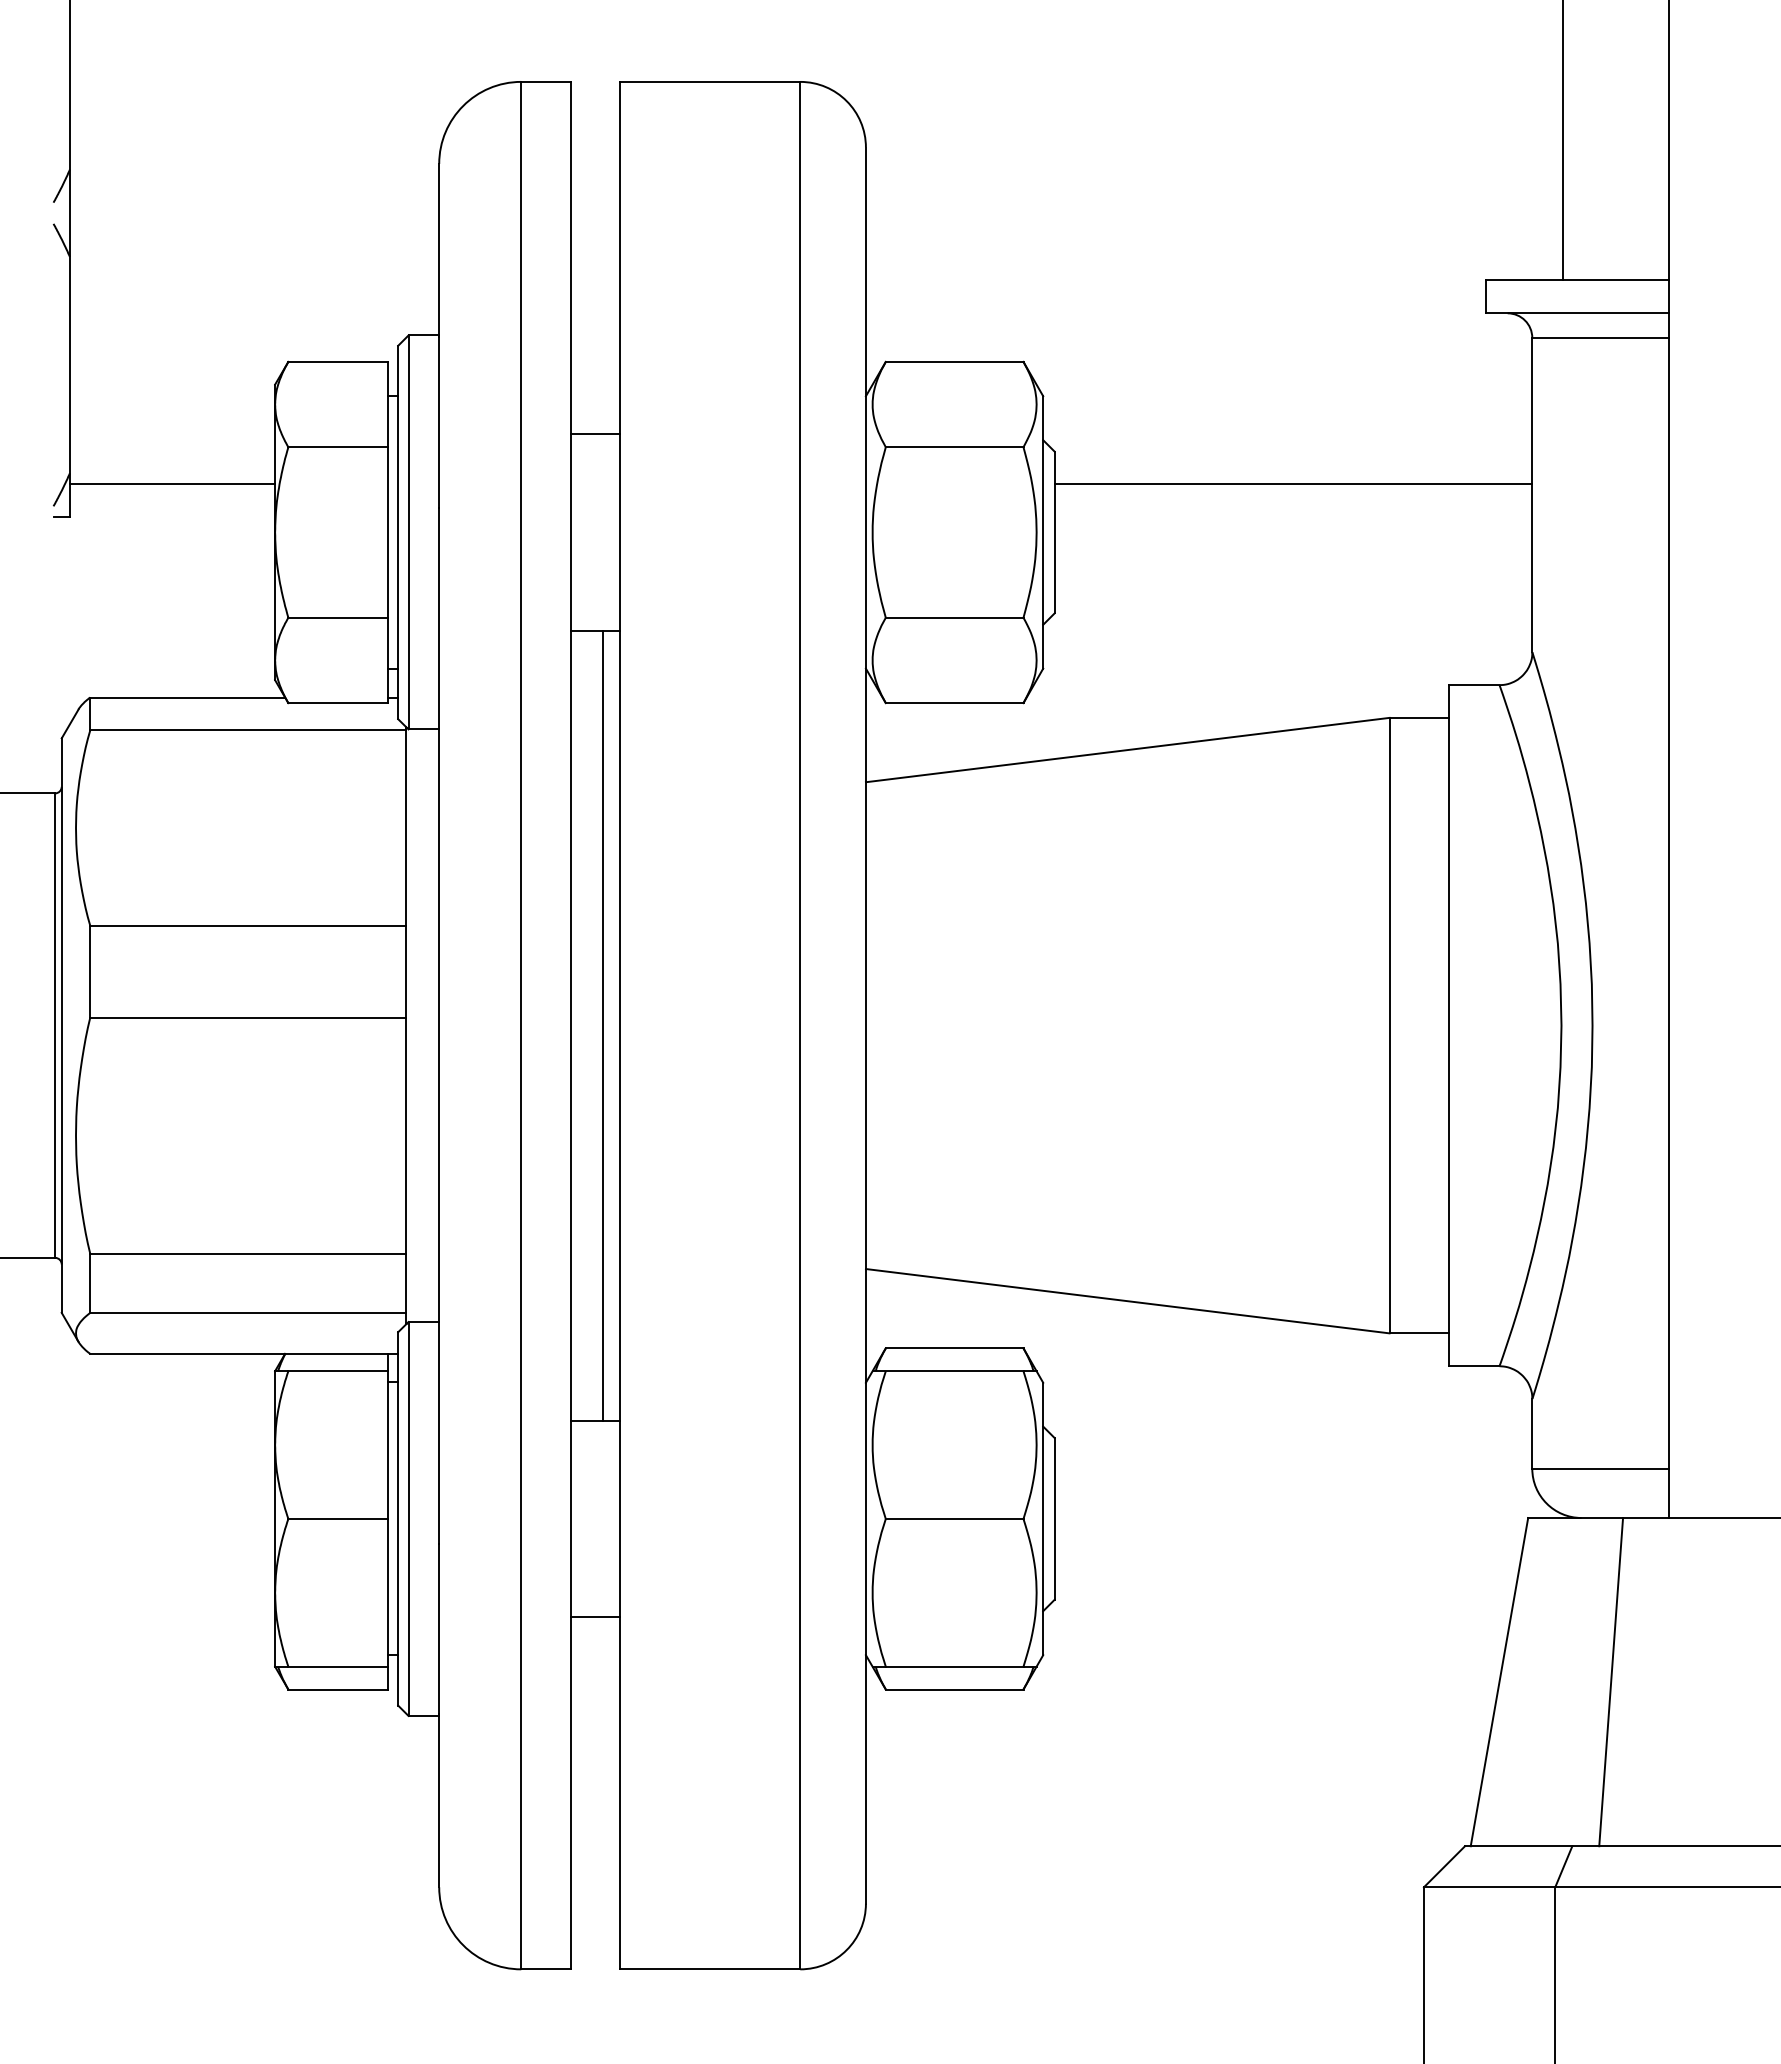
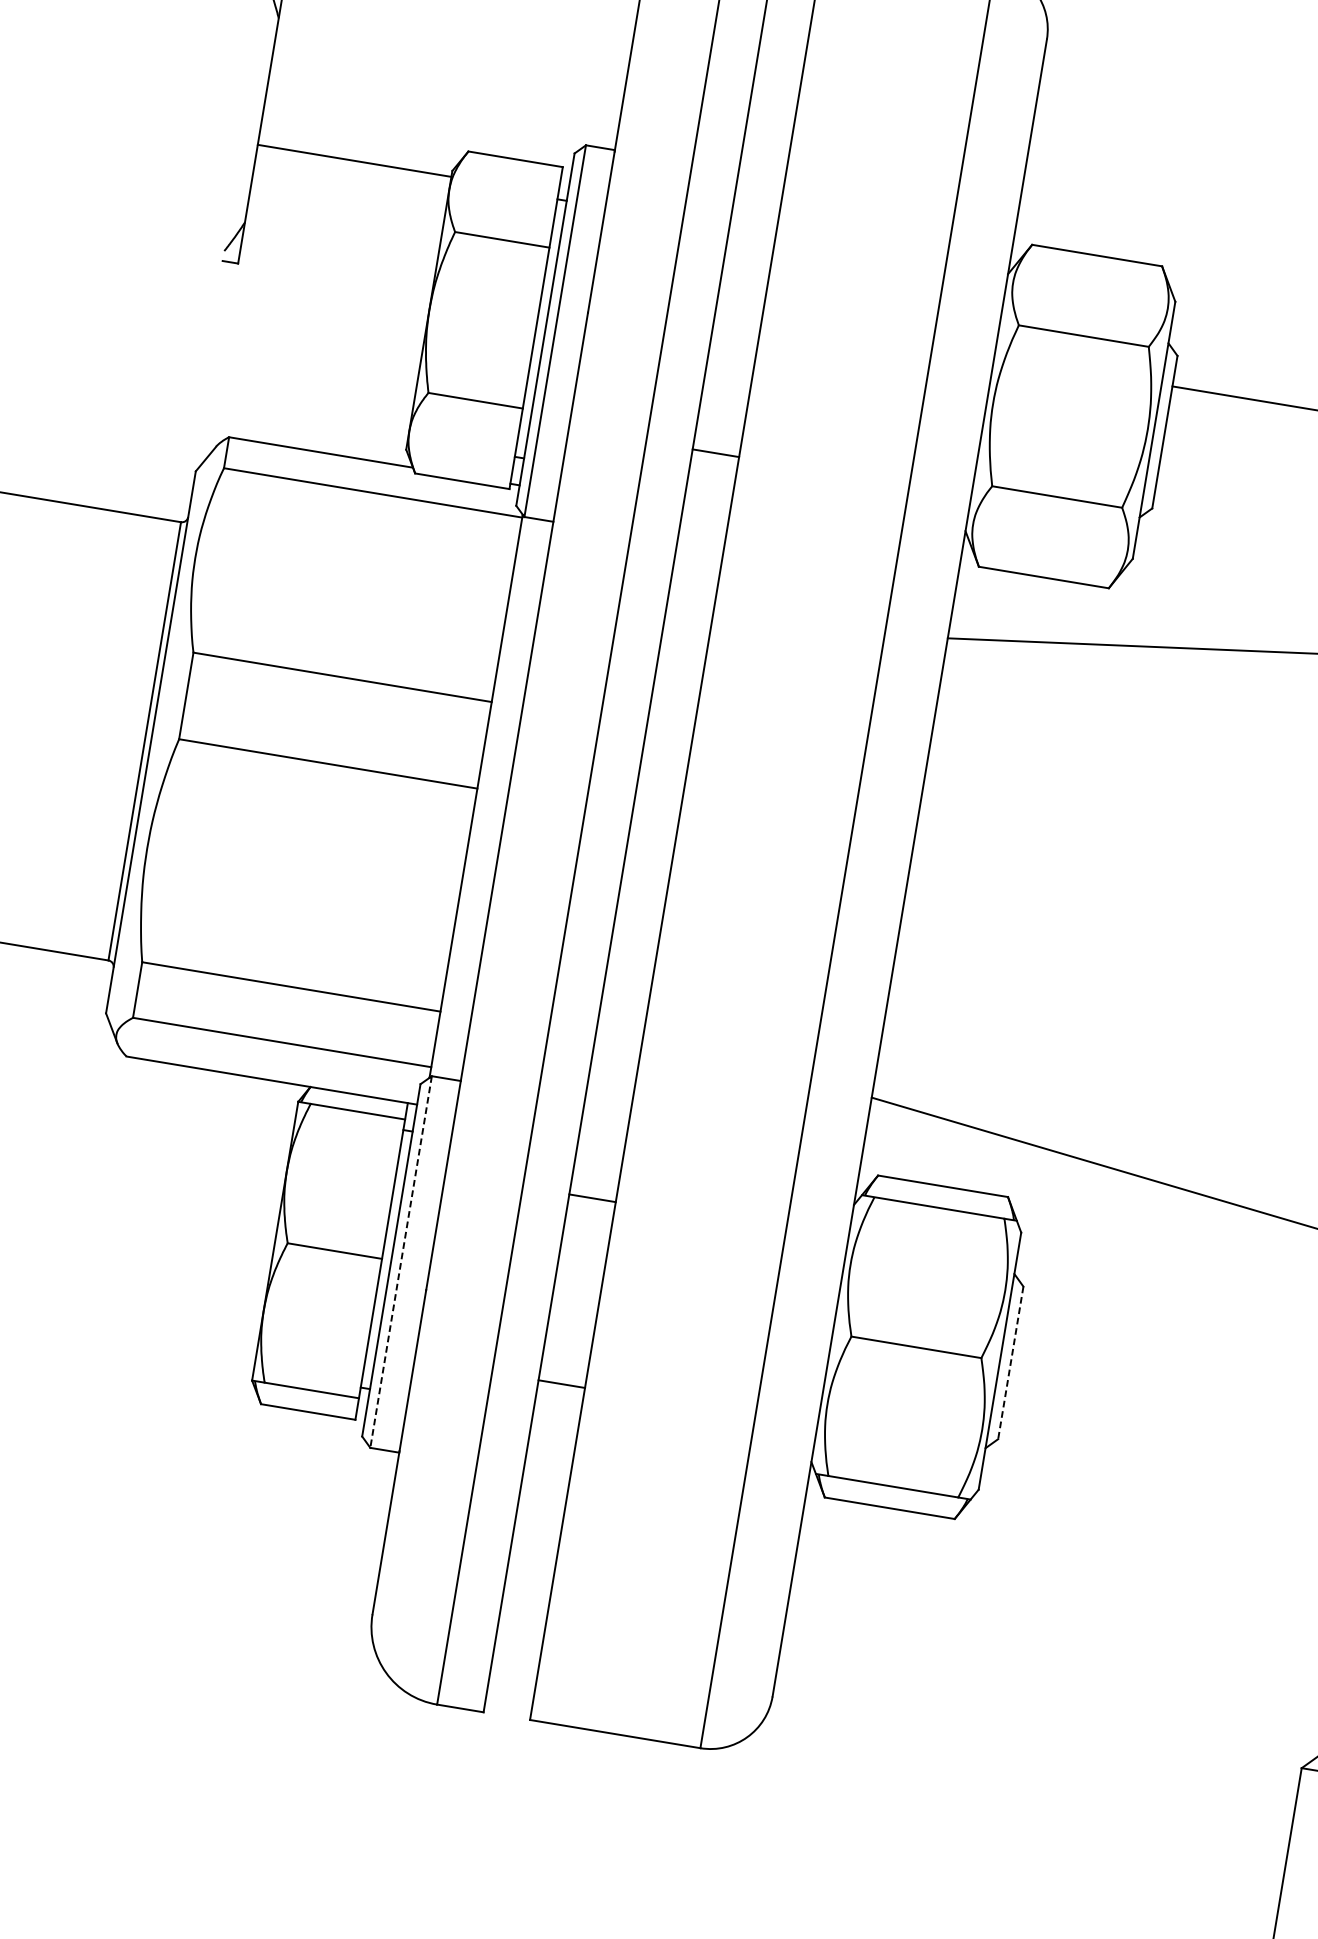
line: (594, 433) -> (746, 266), removed
line: (172, 484) -> (354, 161), moved
line: (603, 1025) -> (662, 826), removed
line: (408, 1518) -> (401, 1261), solid -> dashed
line: (1054, 1518) -> (1010, 1362), solid -> dashed

